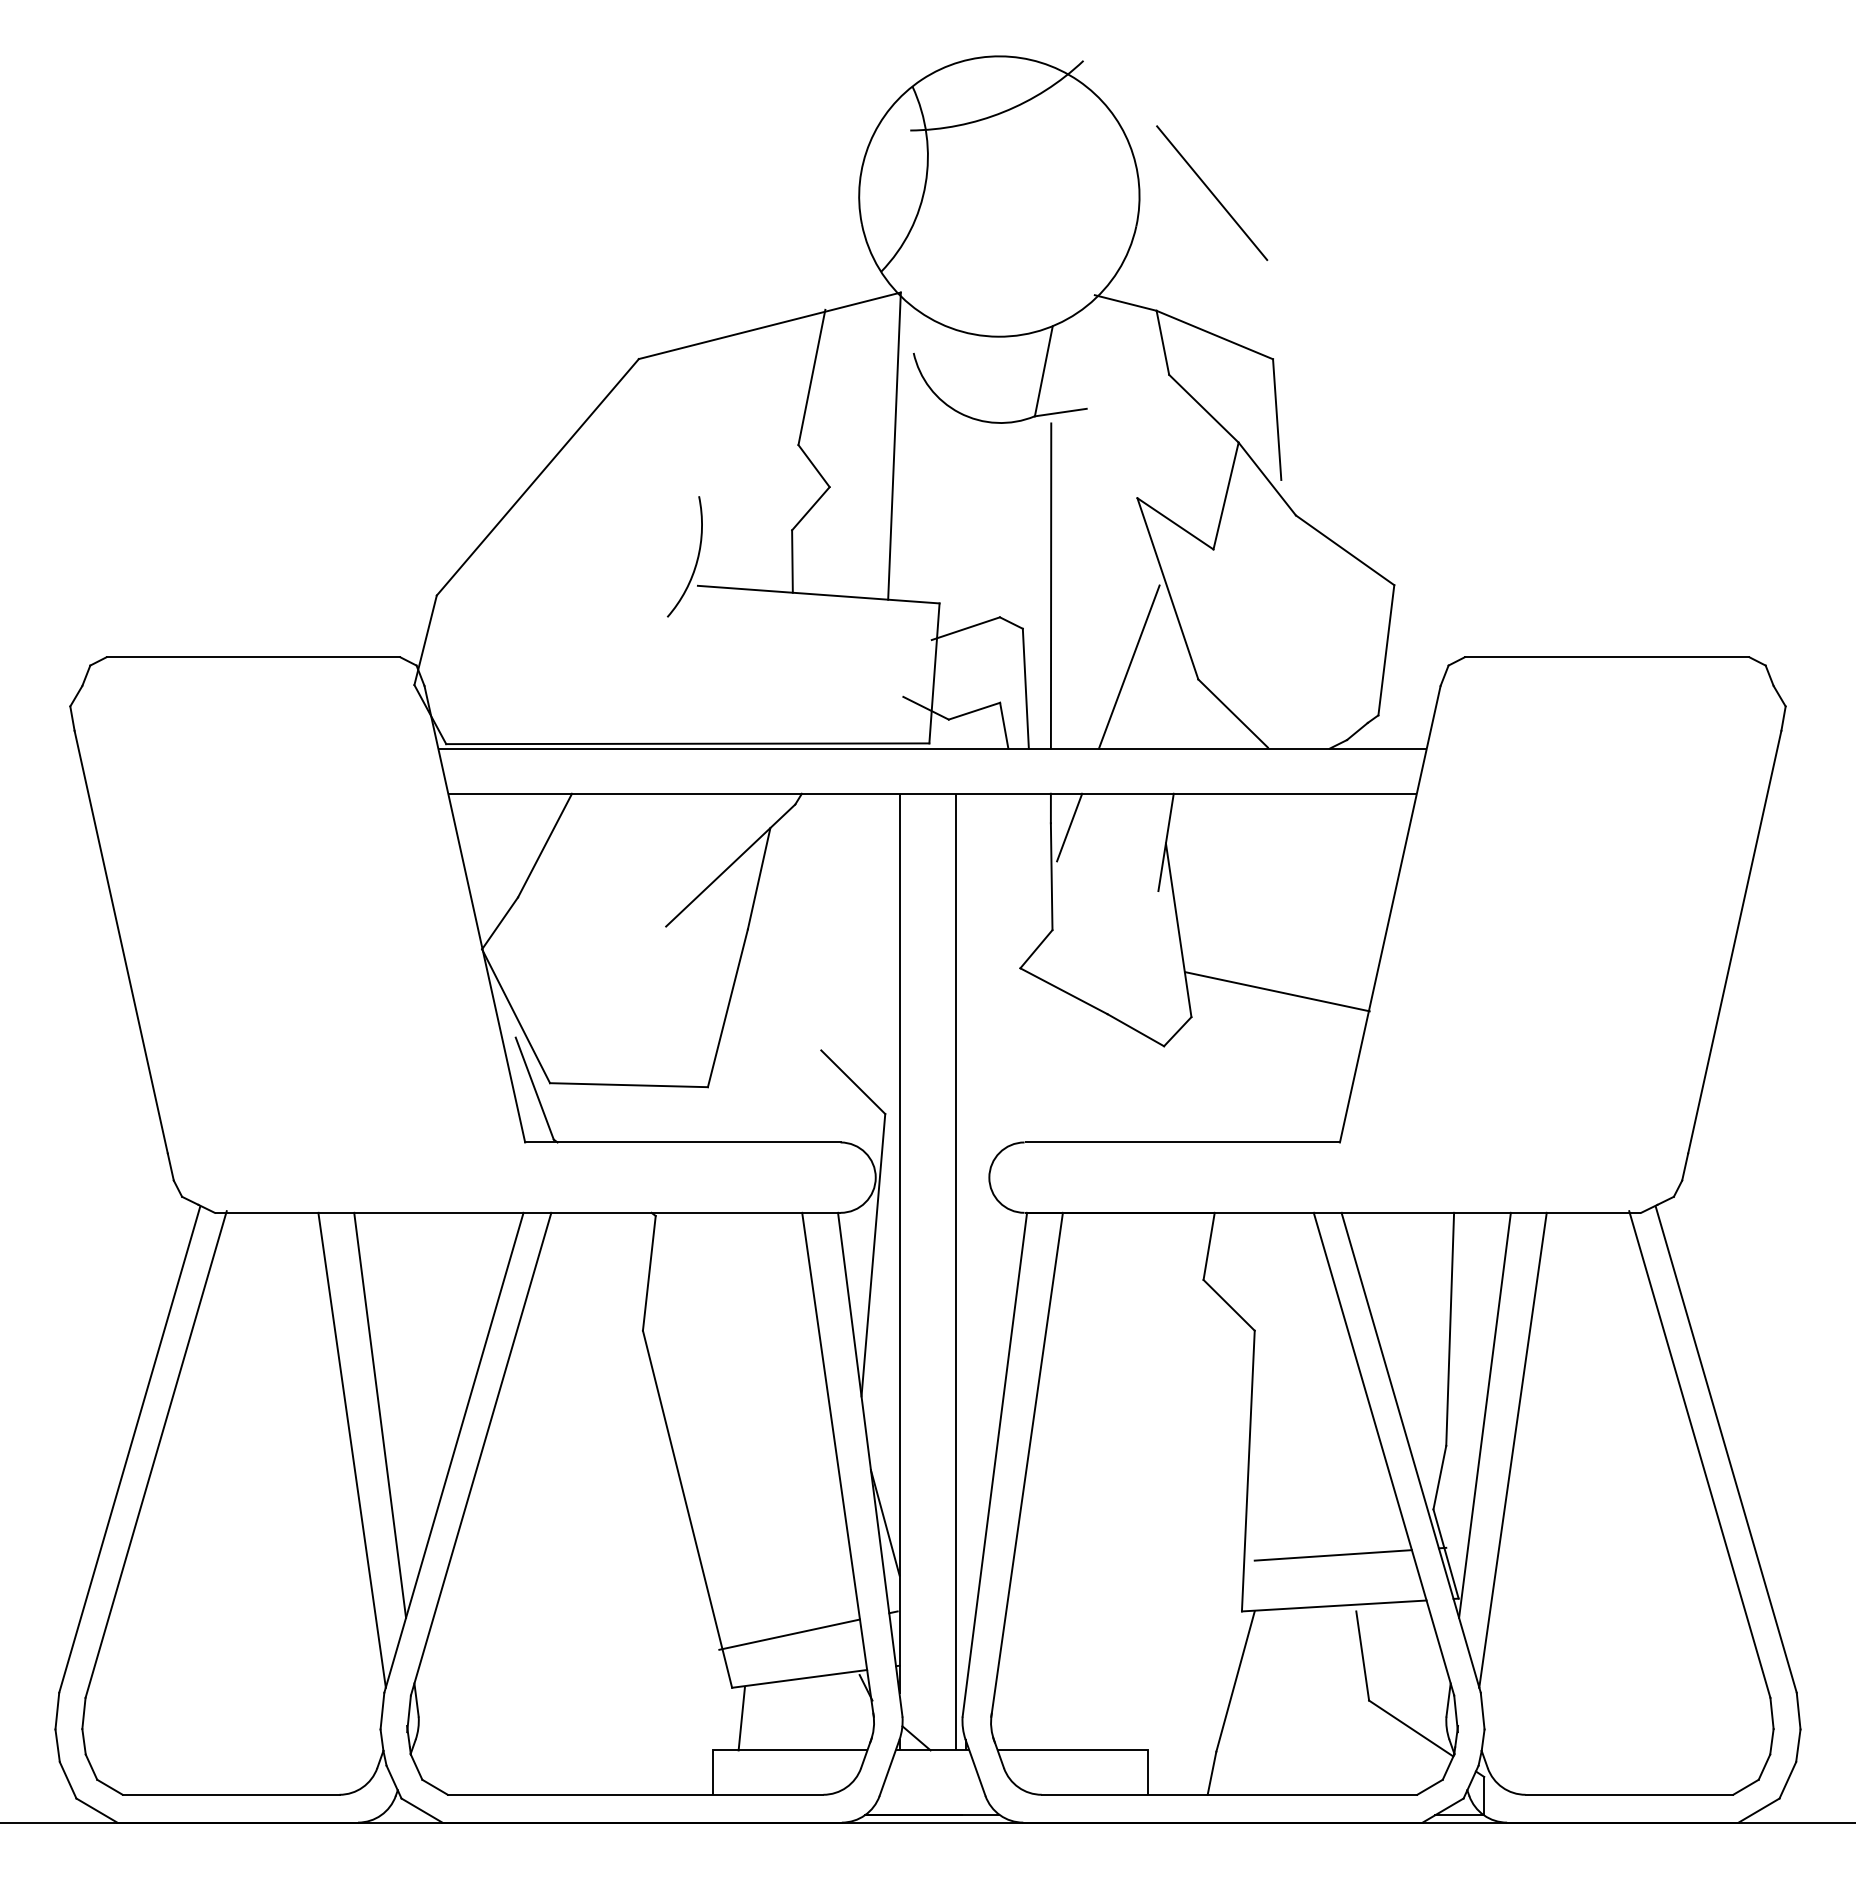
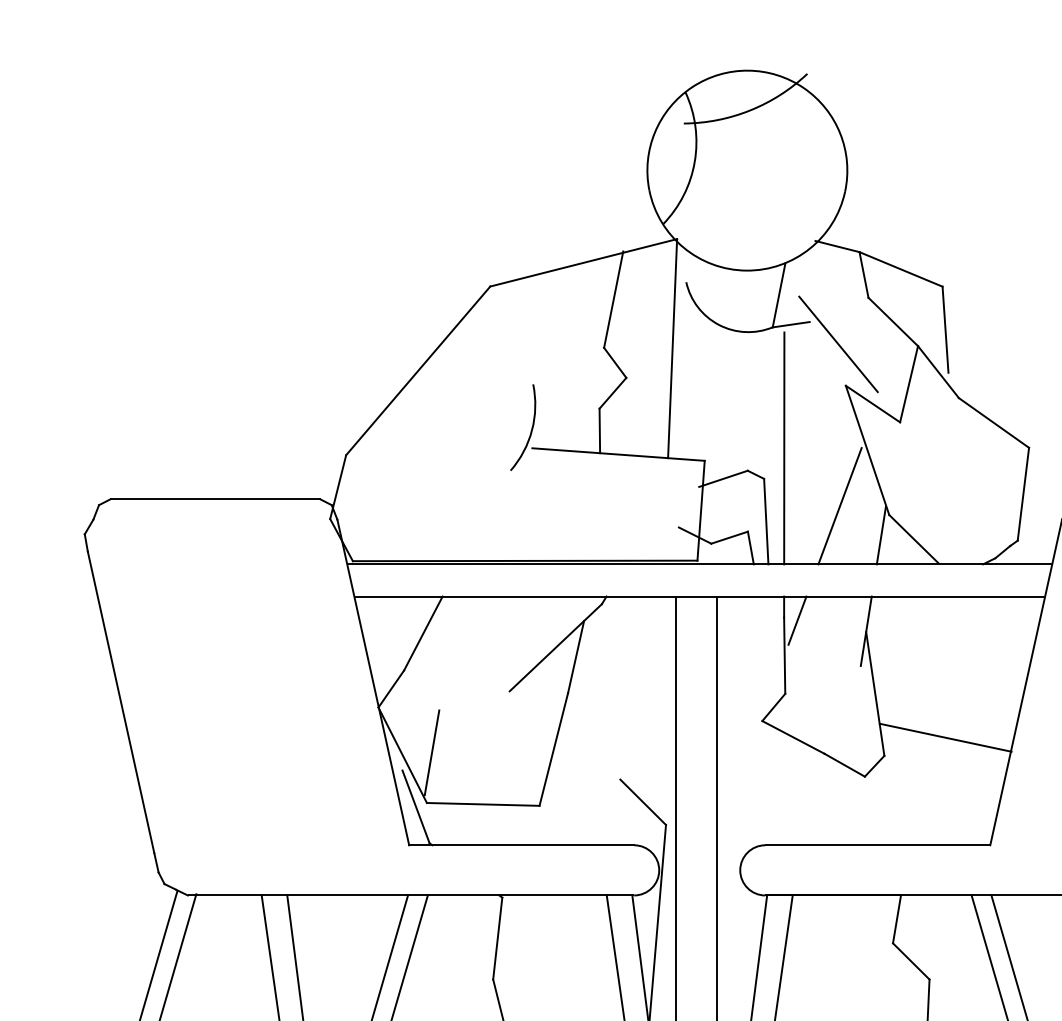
line: (1212, 192) -> (838, 343), moved
line: (1186, 707) -> (880, 535), added
line: (557, 1012) -> (432, 752), added

